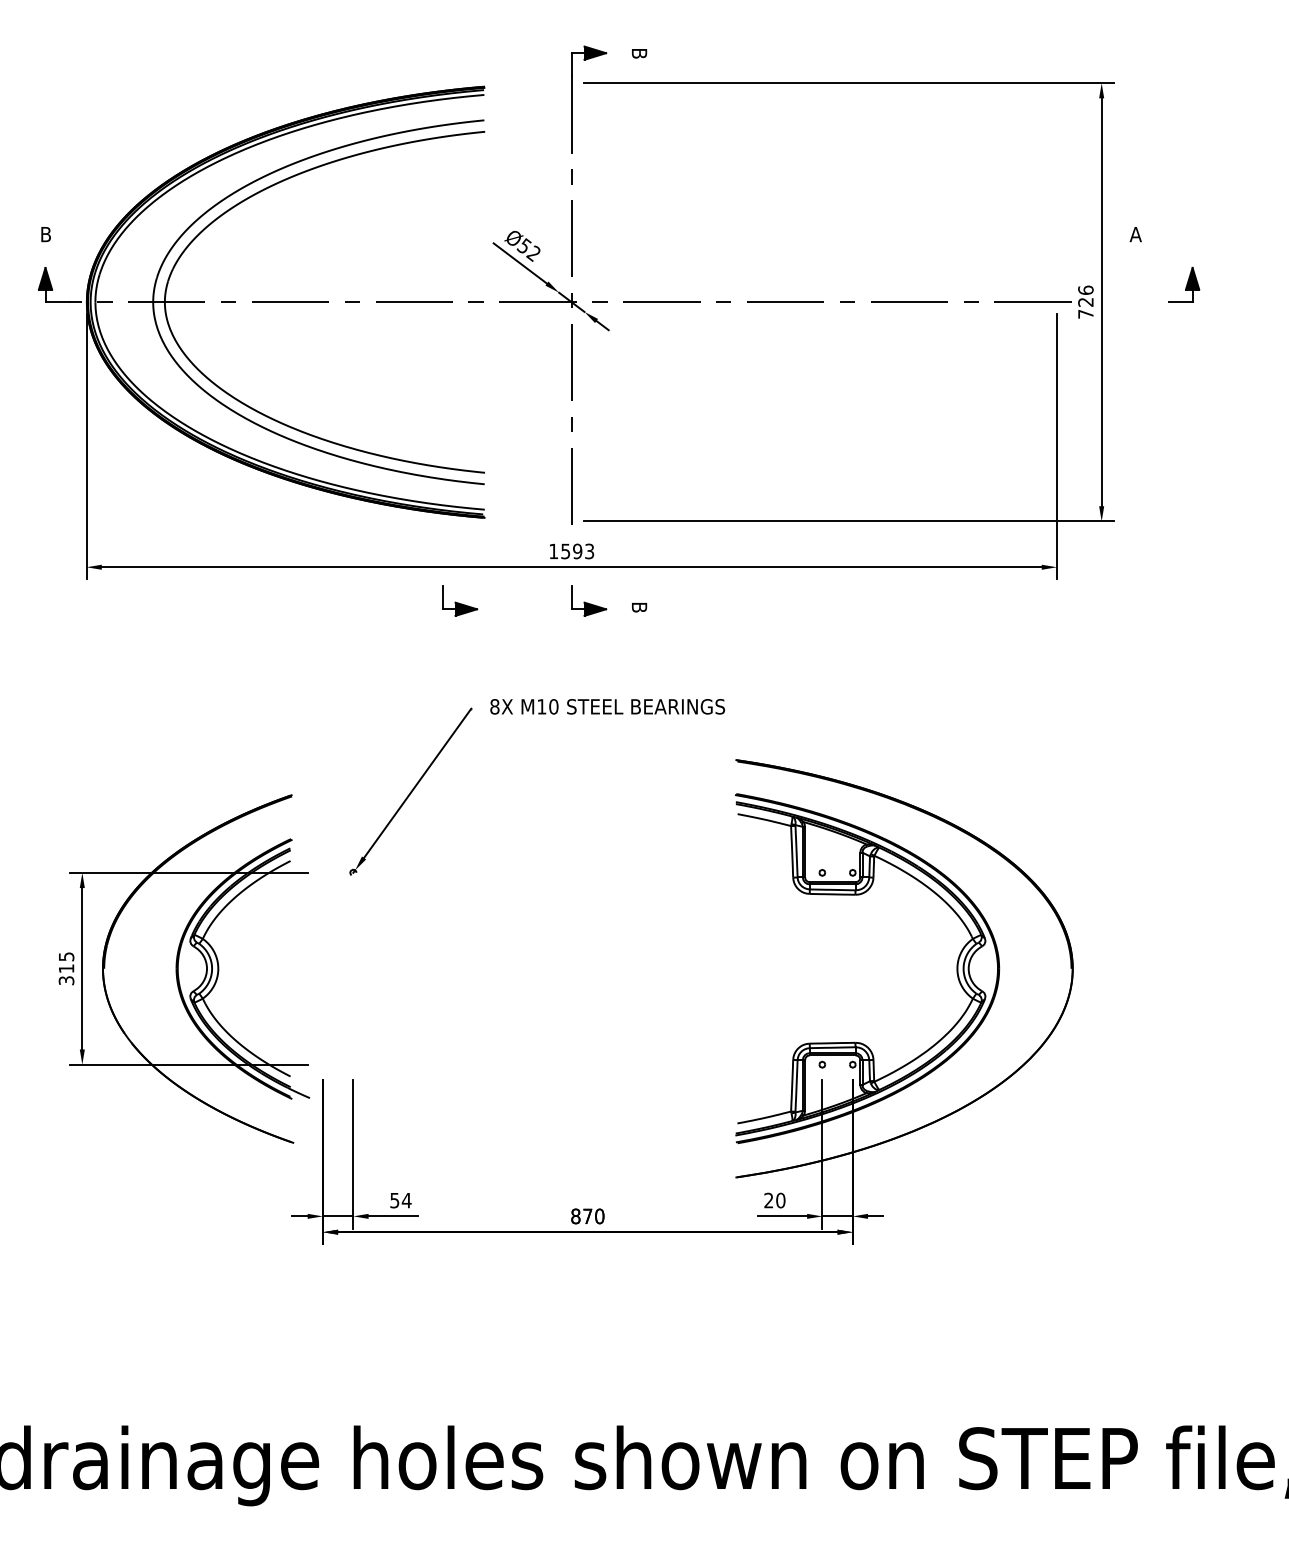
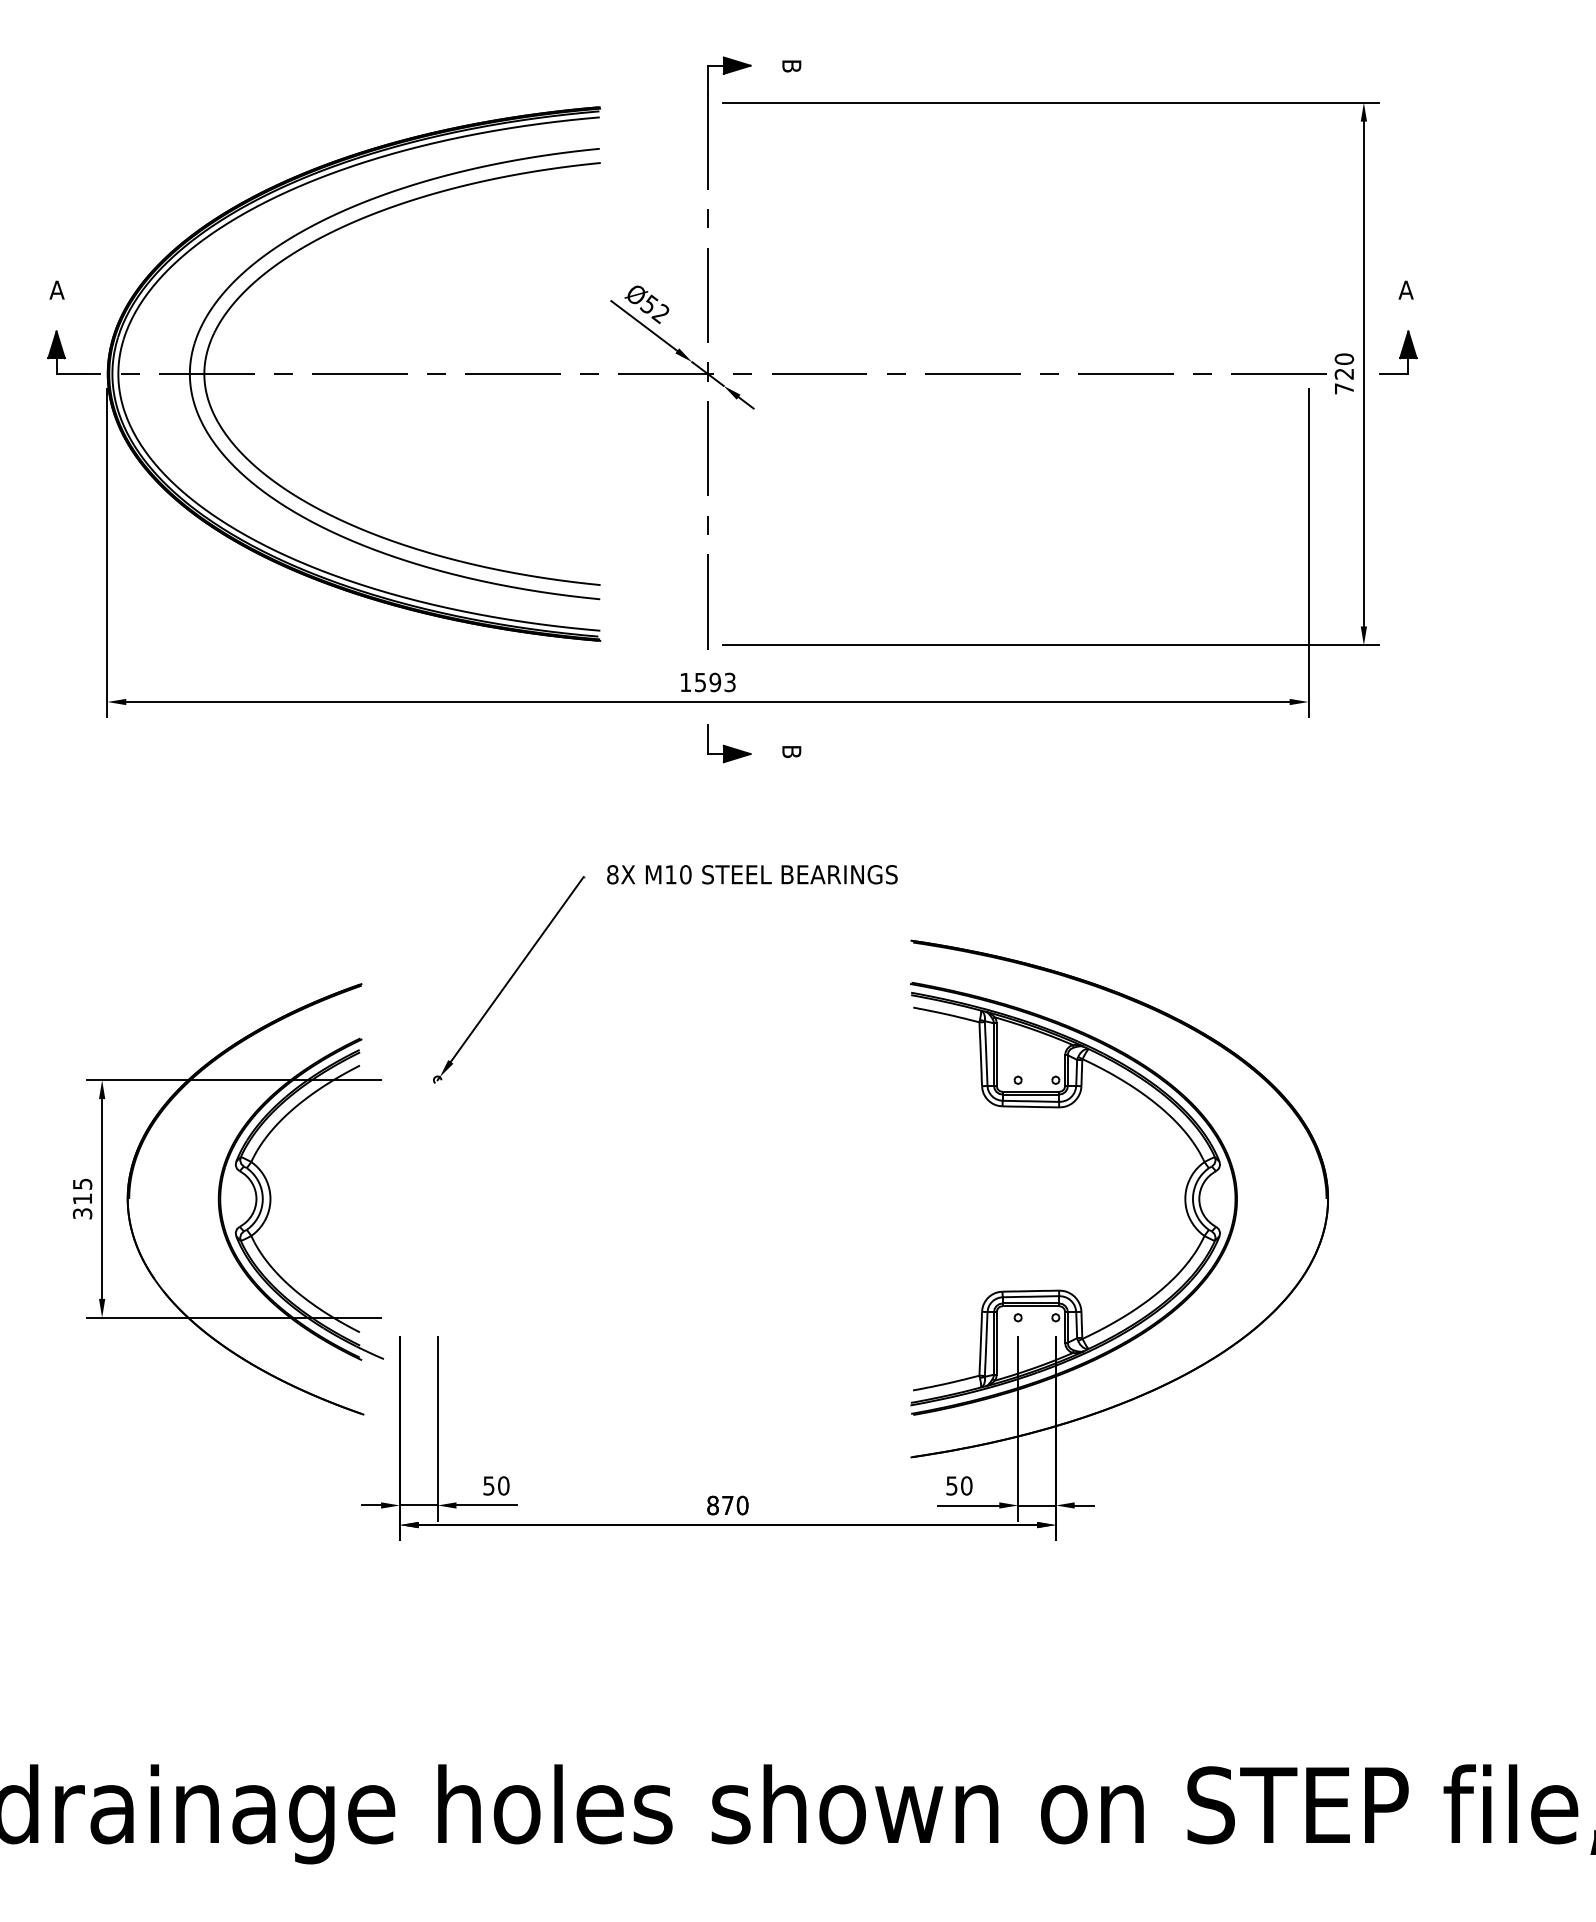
text: (45, 234) -> (56, 290), B -> A
part: (1184, 284) -> (1398, 352), moved
text: (1085, 289) -> (1343, 358), 726 -> 720
part: (460, 600) -> (570, 743), removed
text: (406, 1200) -> (503, 1485), 54 -> 50
text: (768, 1200) -> (951, 1485), 20 -> 50

